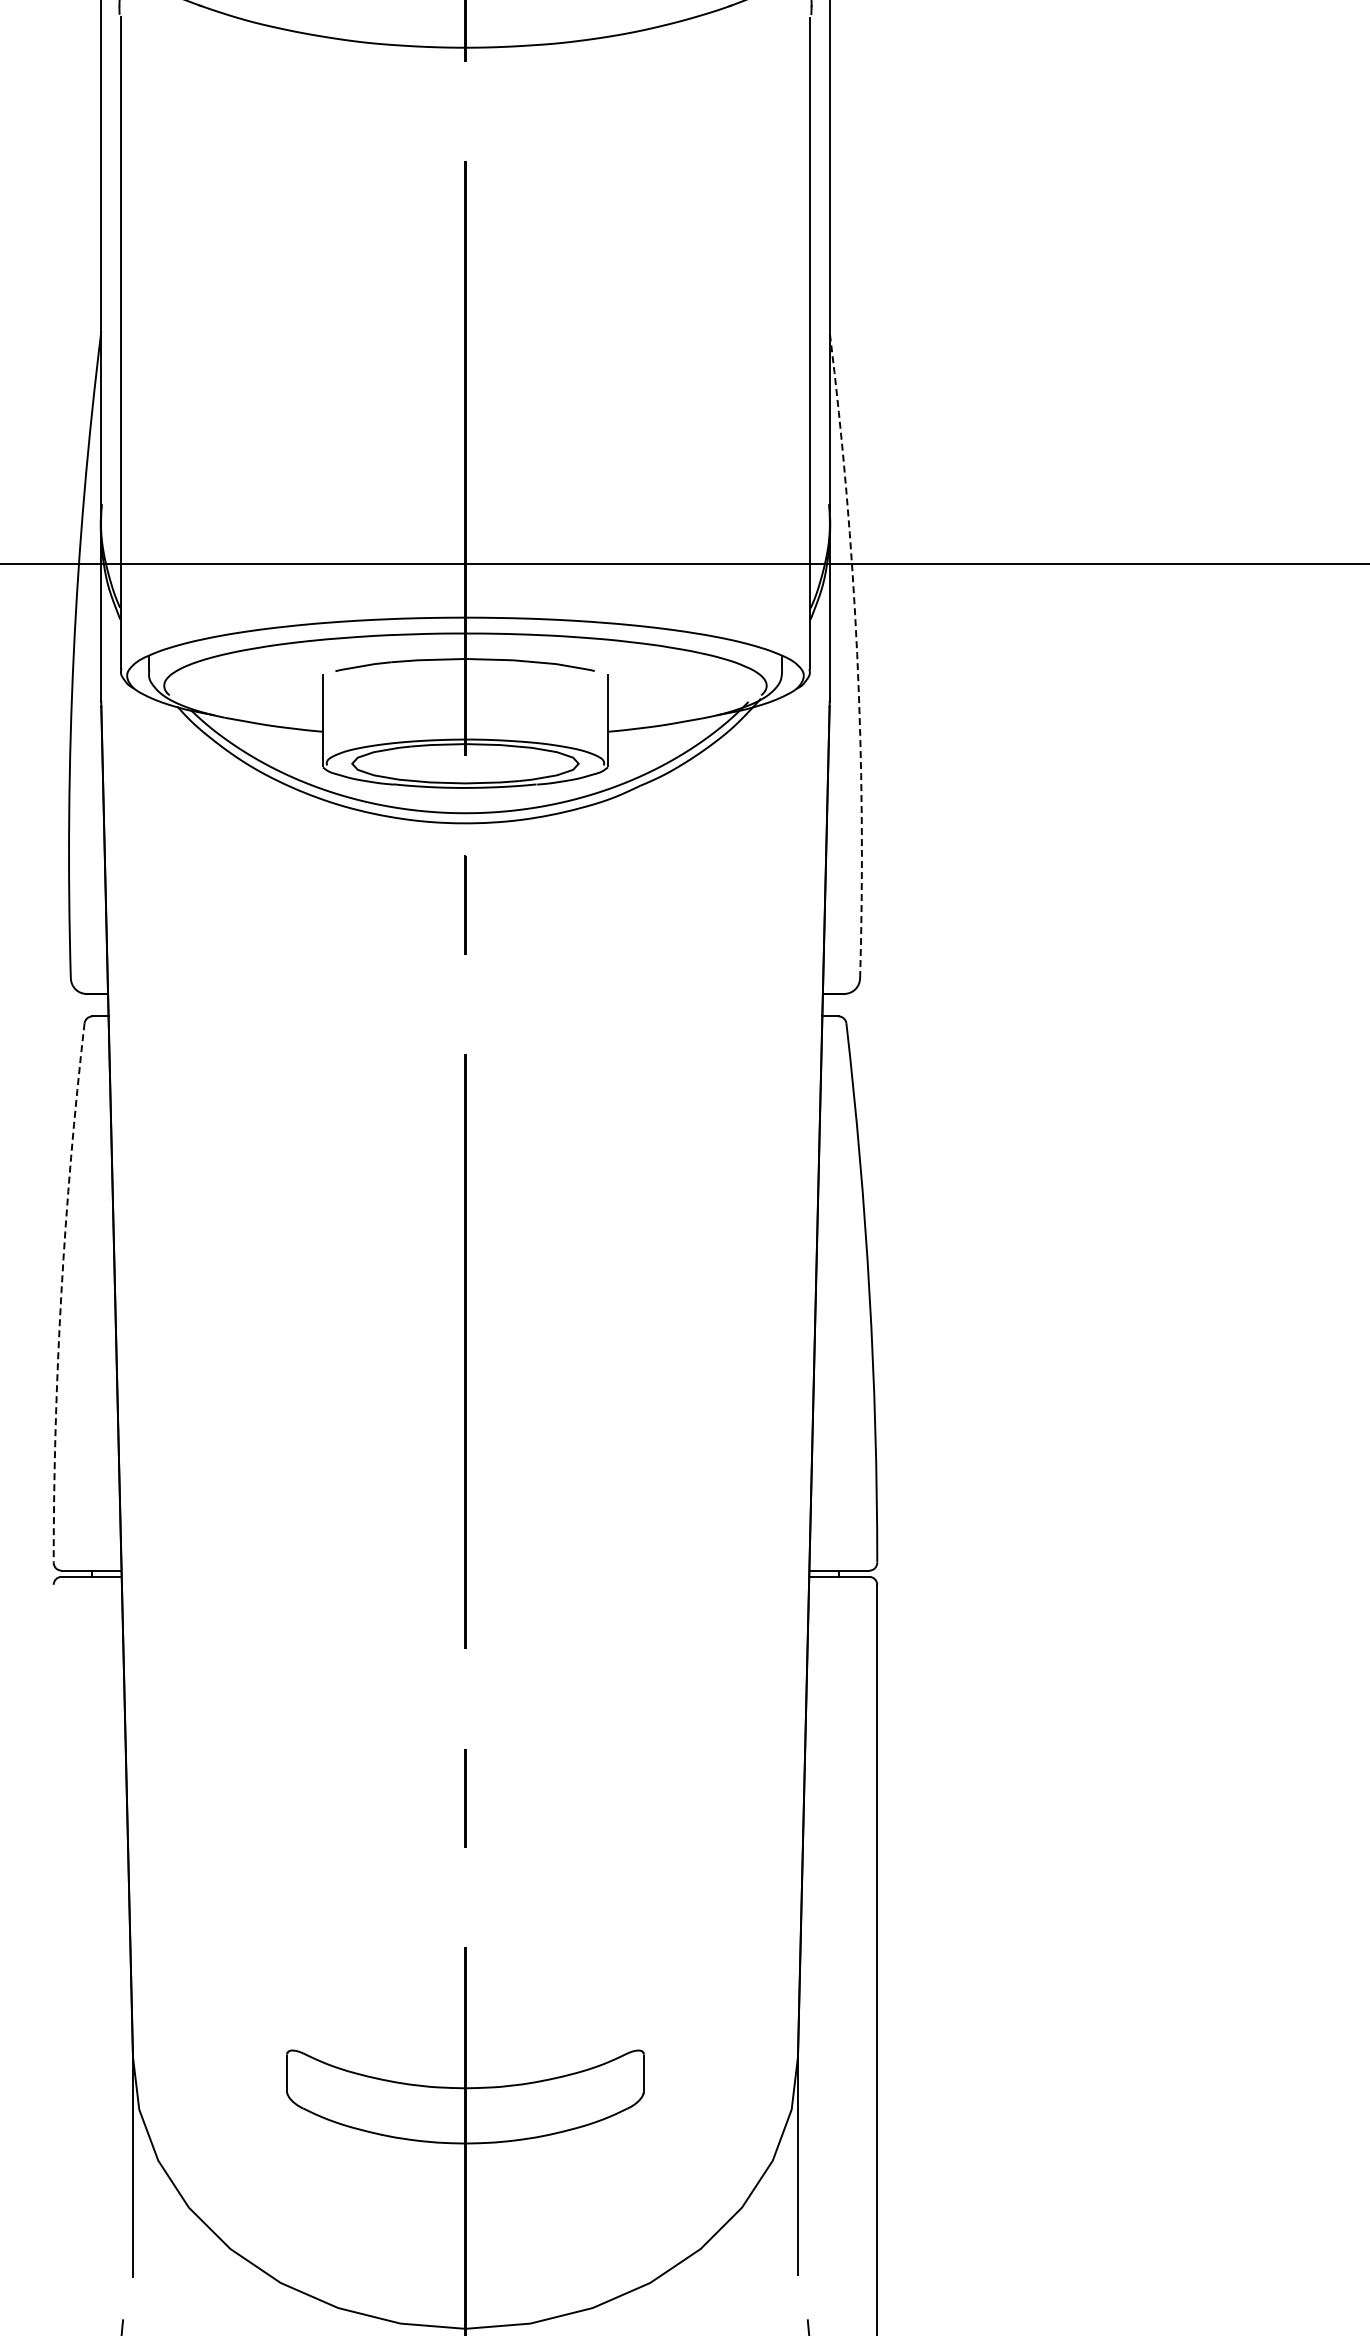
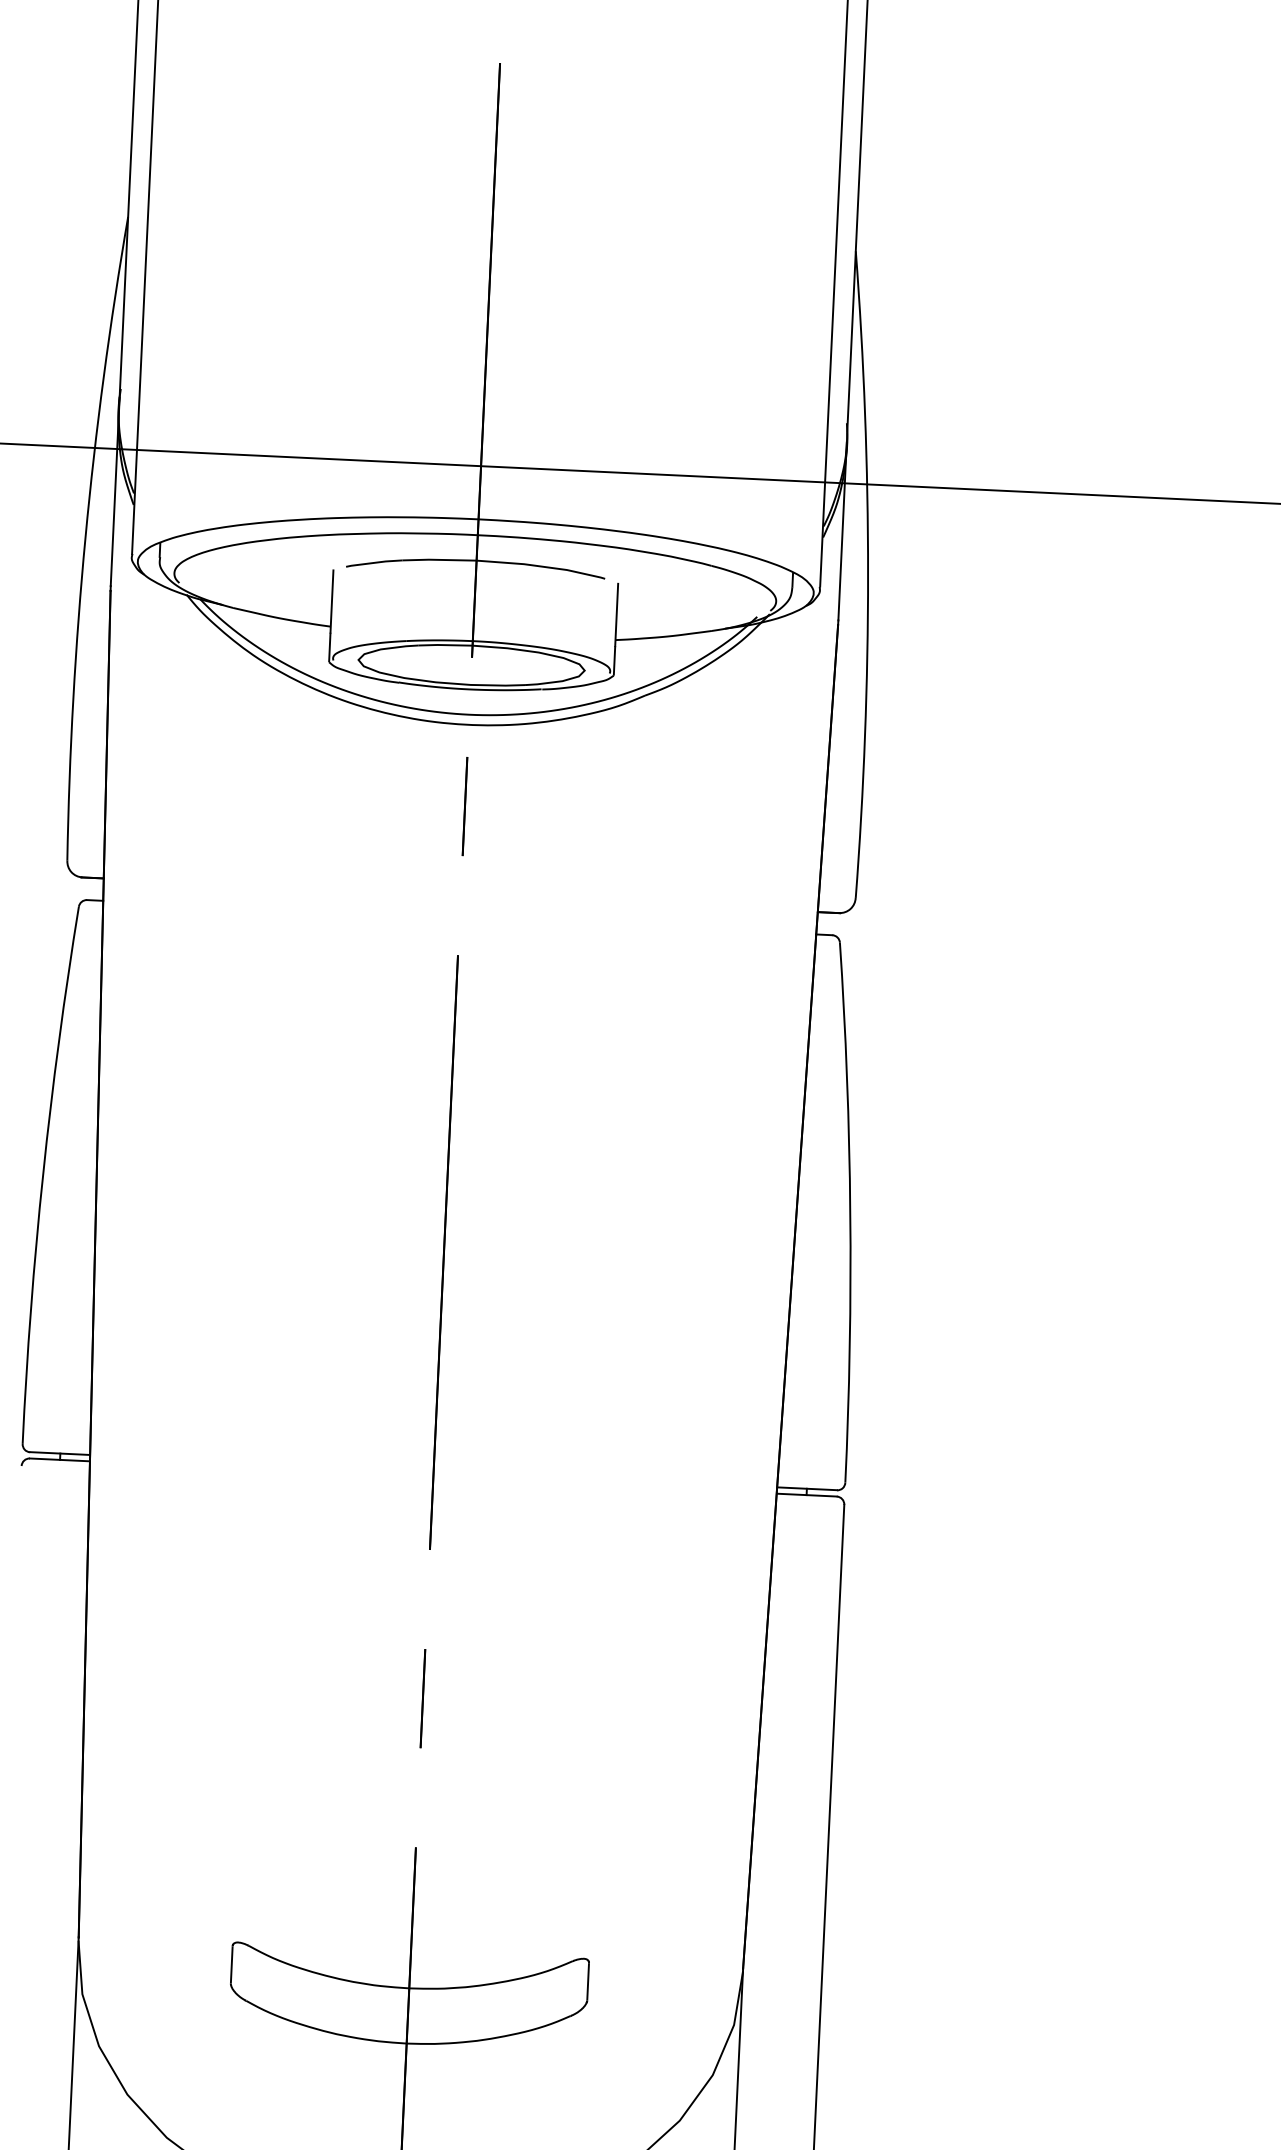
arc: (857, 654) -> (868, 574), dashed -> solid
arc: (61, 1292) -> (43, 1174), dashed -> solid

